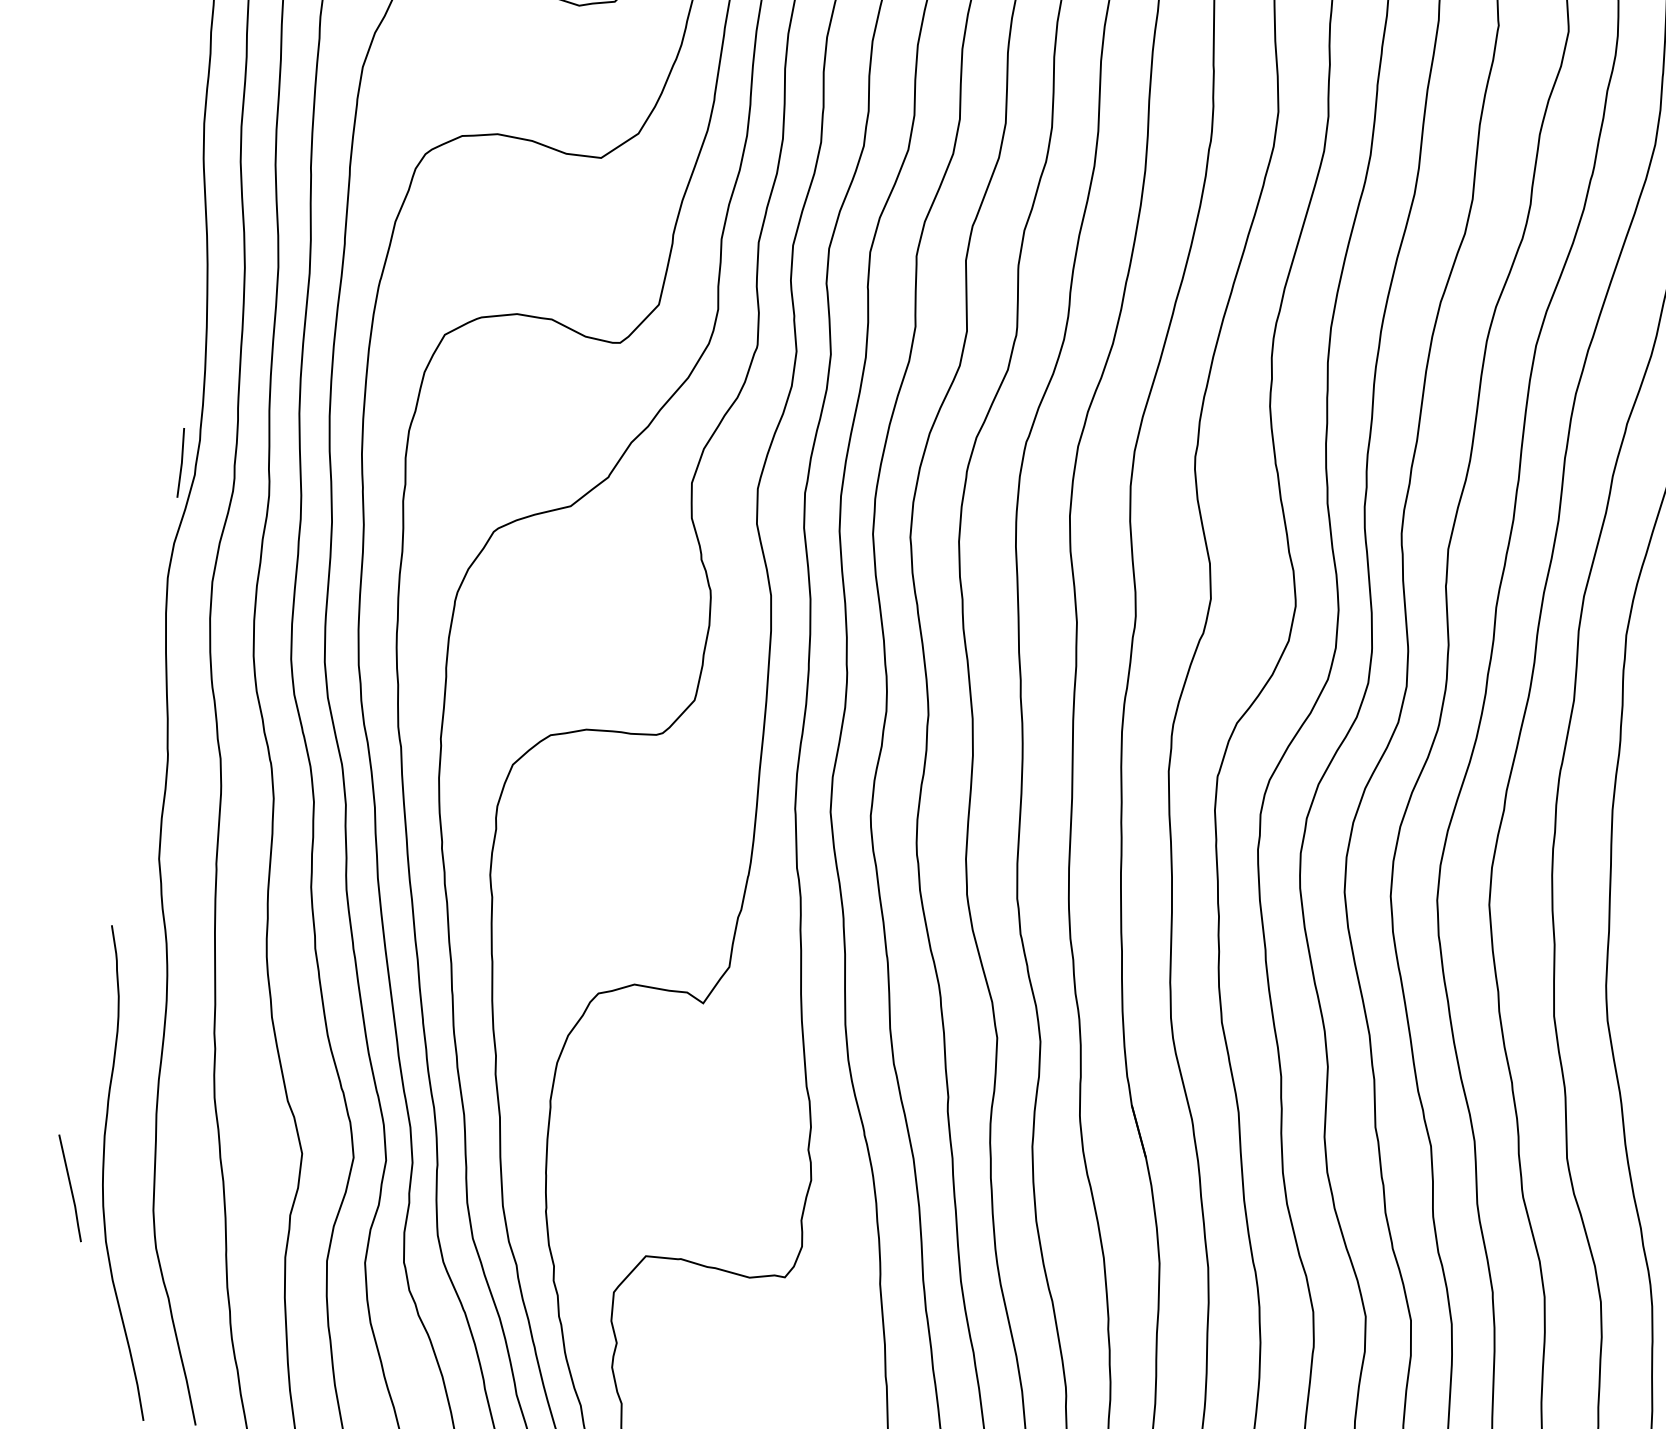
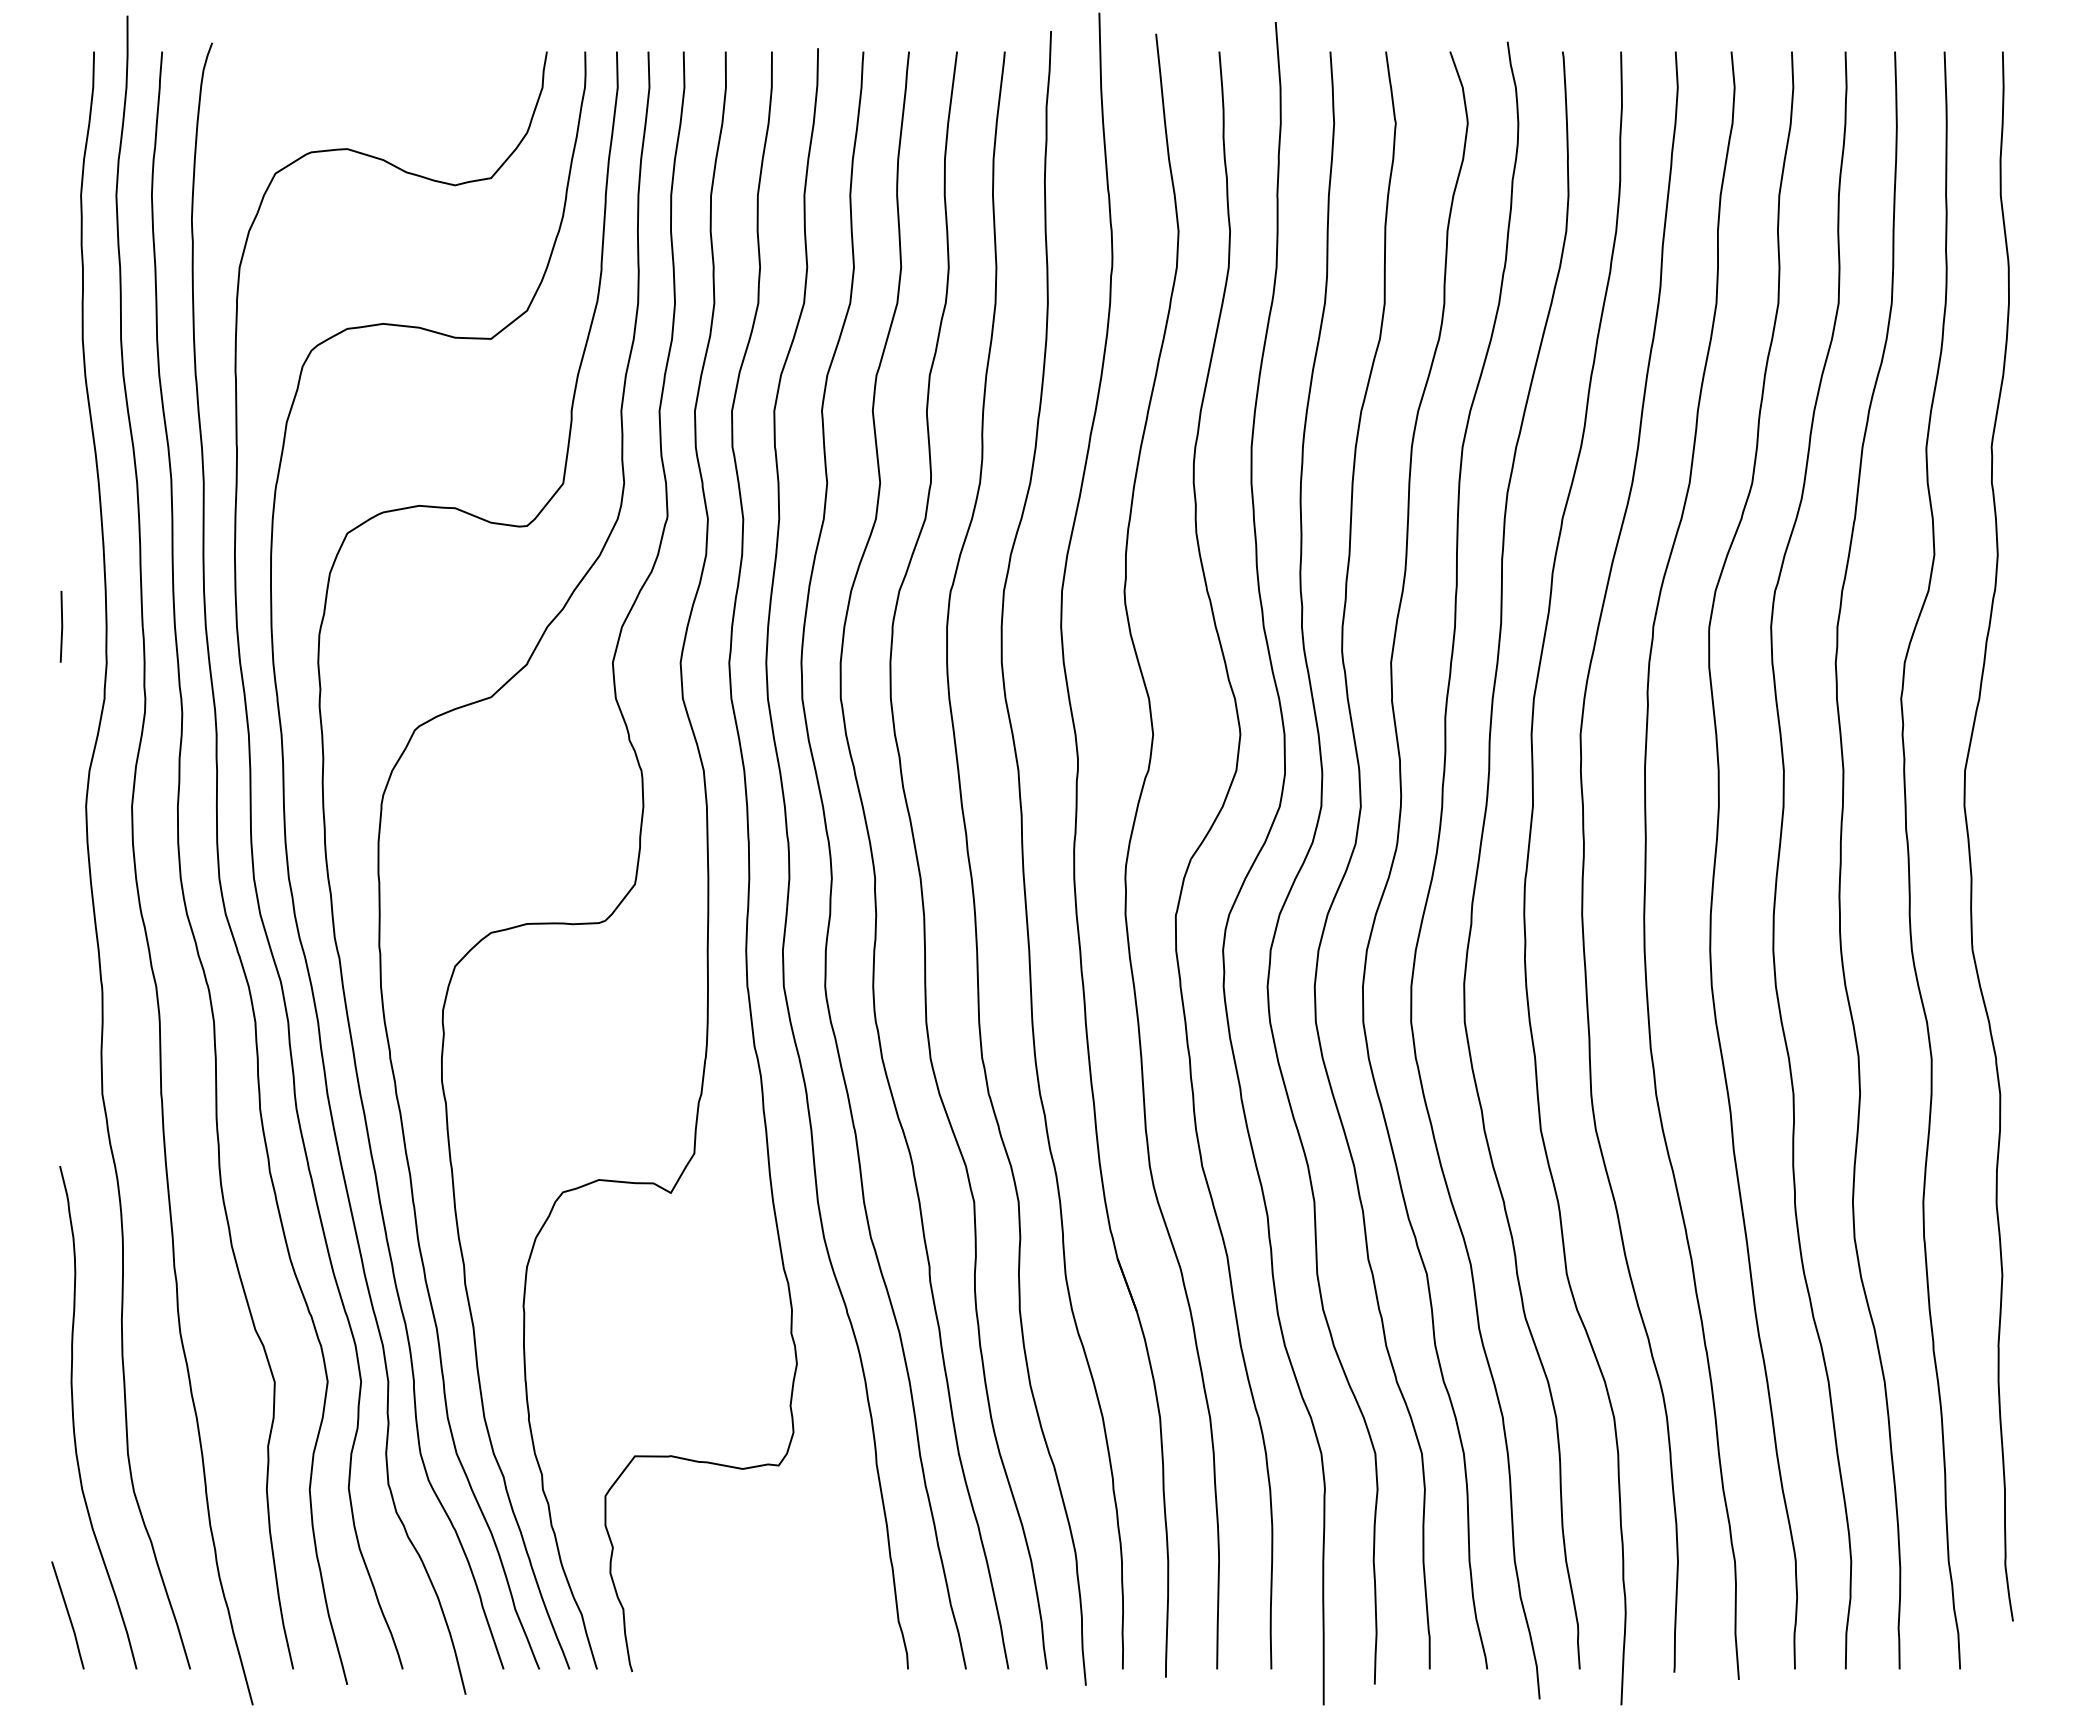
line: (181, 462) -> (61, 626), moved
line: (69, 1187) -> (67, 1614), moved

